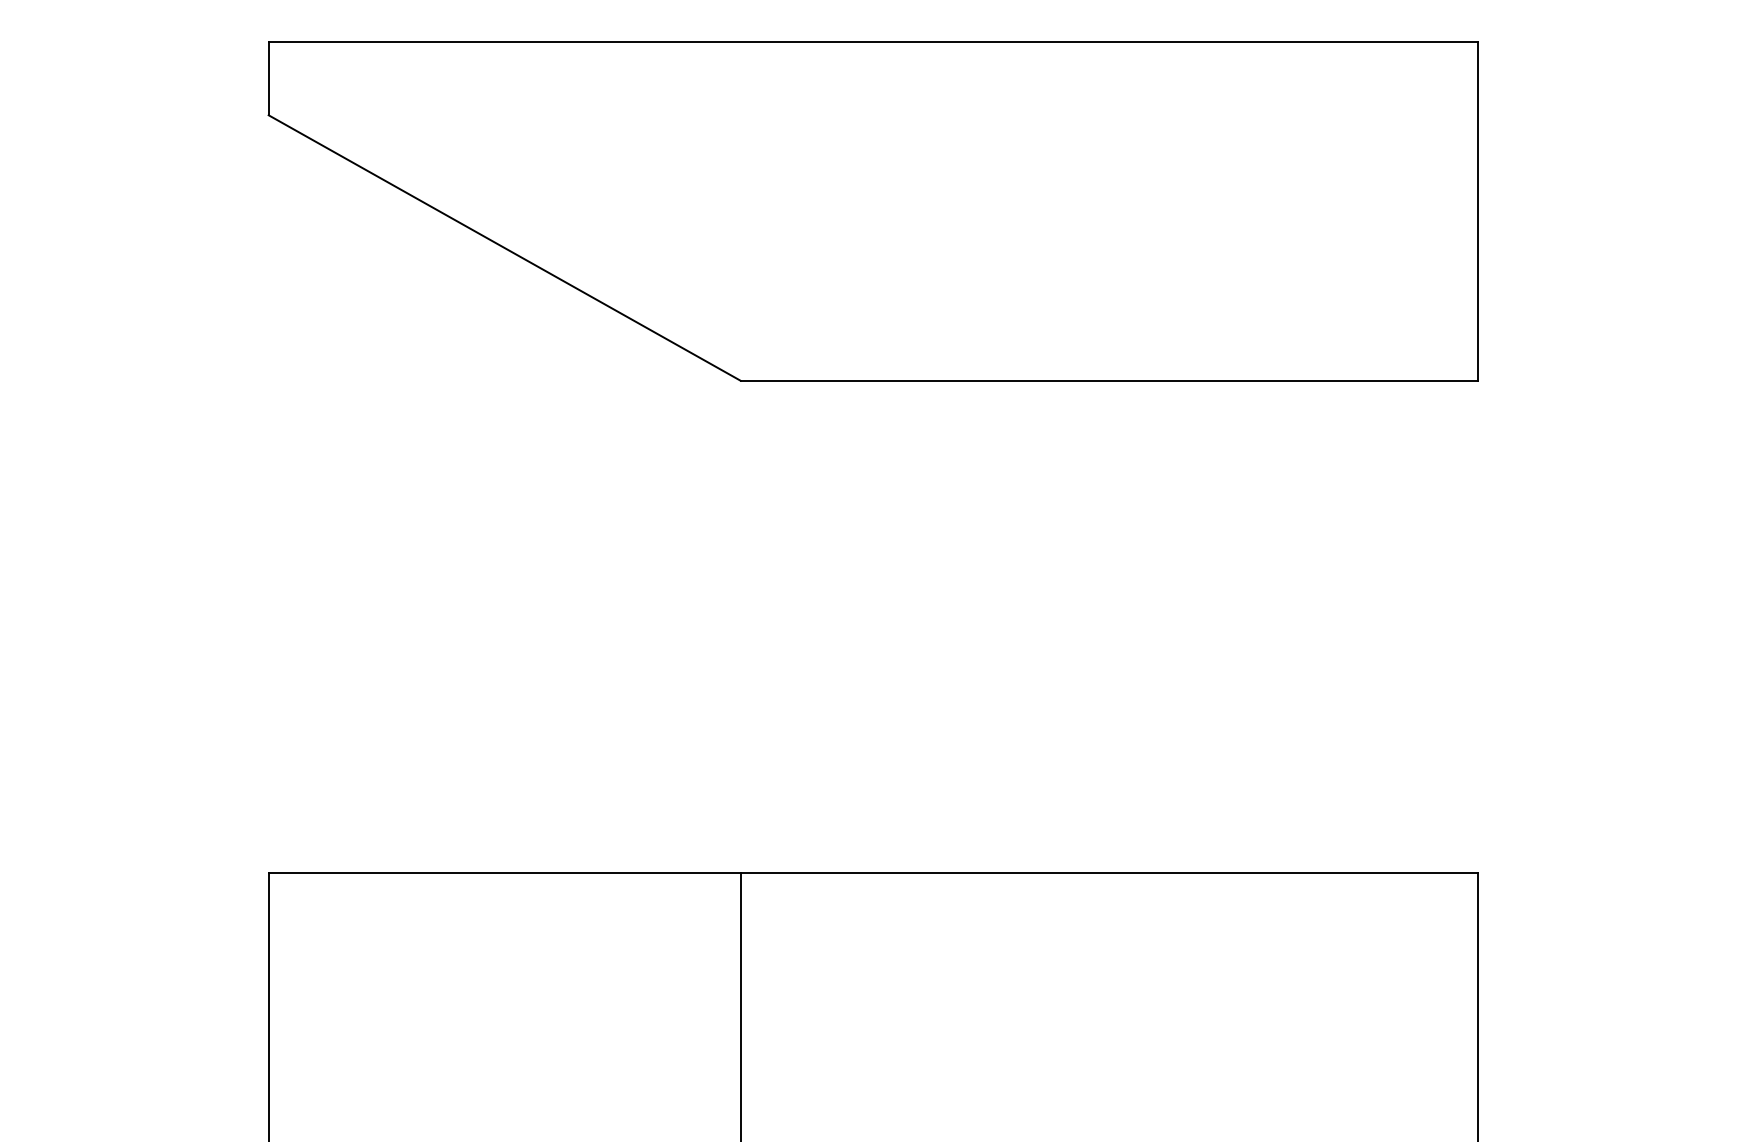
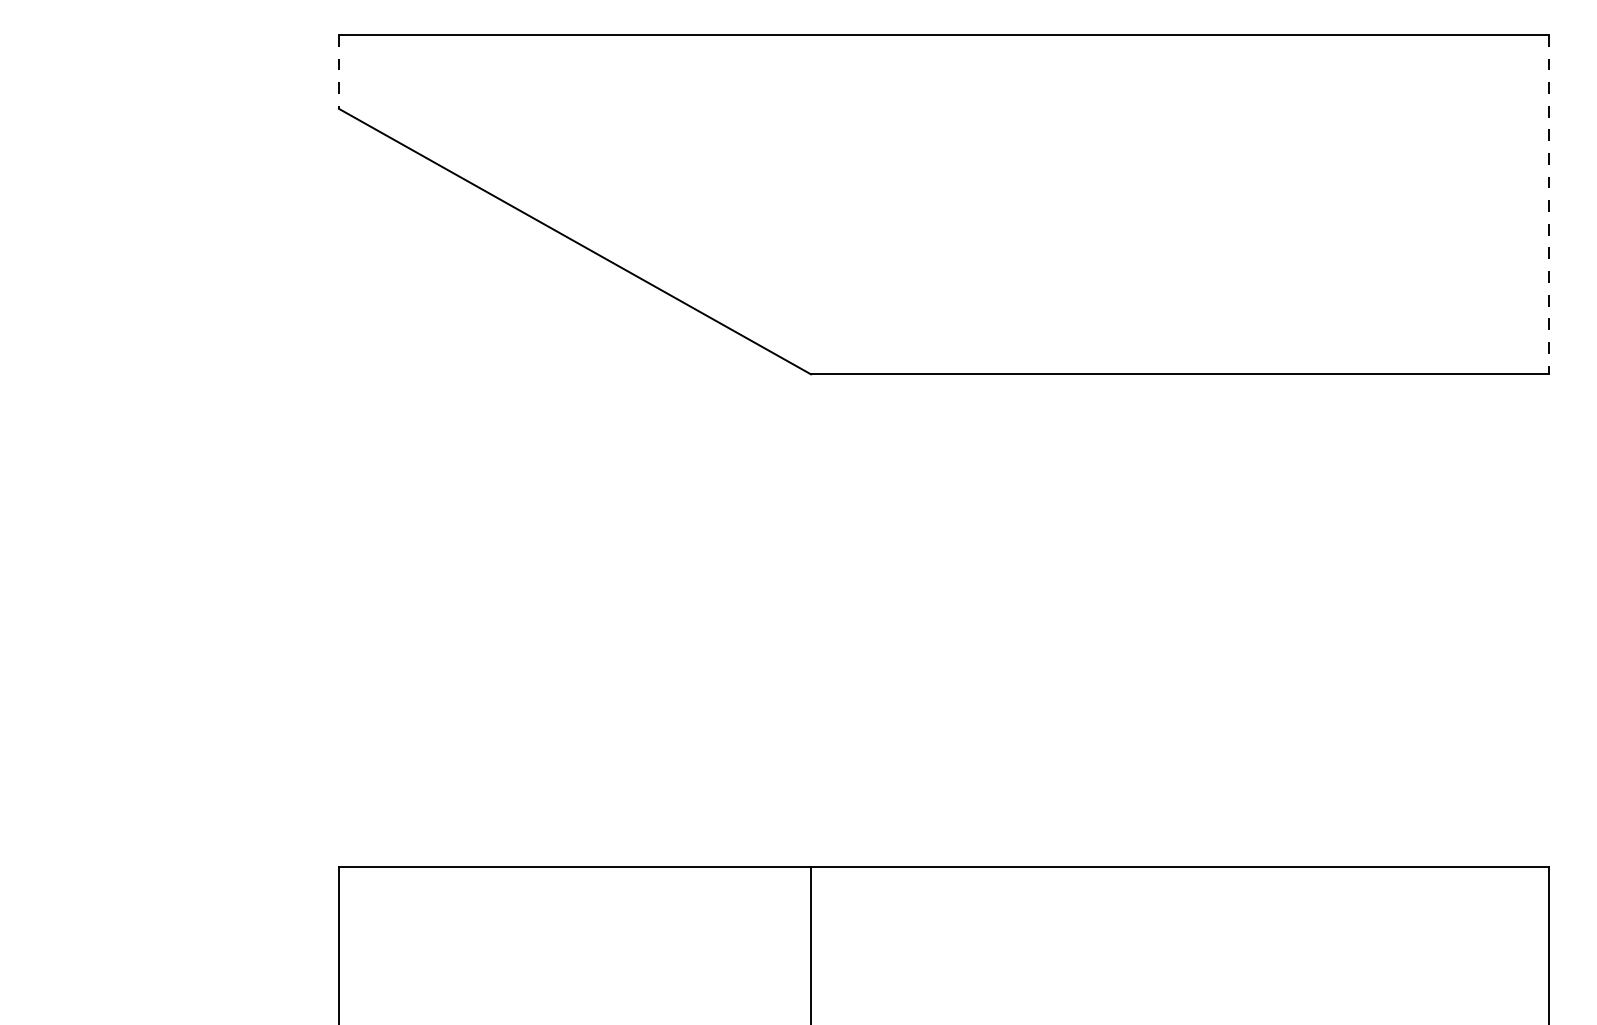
line: (268, 78) -> (338, 72), solid -> dashed
line: (1478, 211) -> (1548, 205), solid -> dashed

